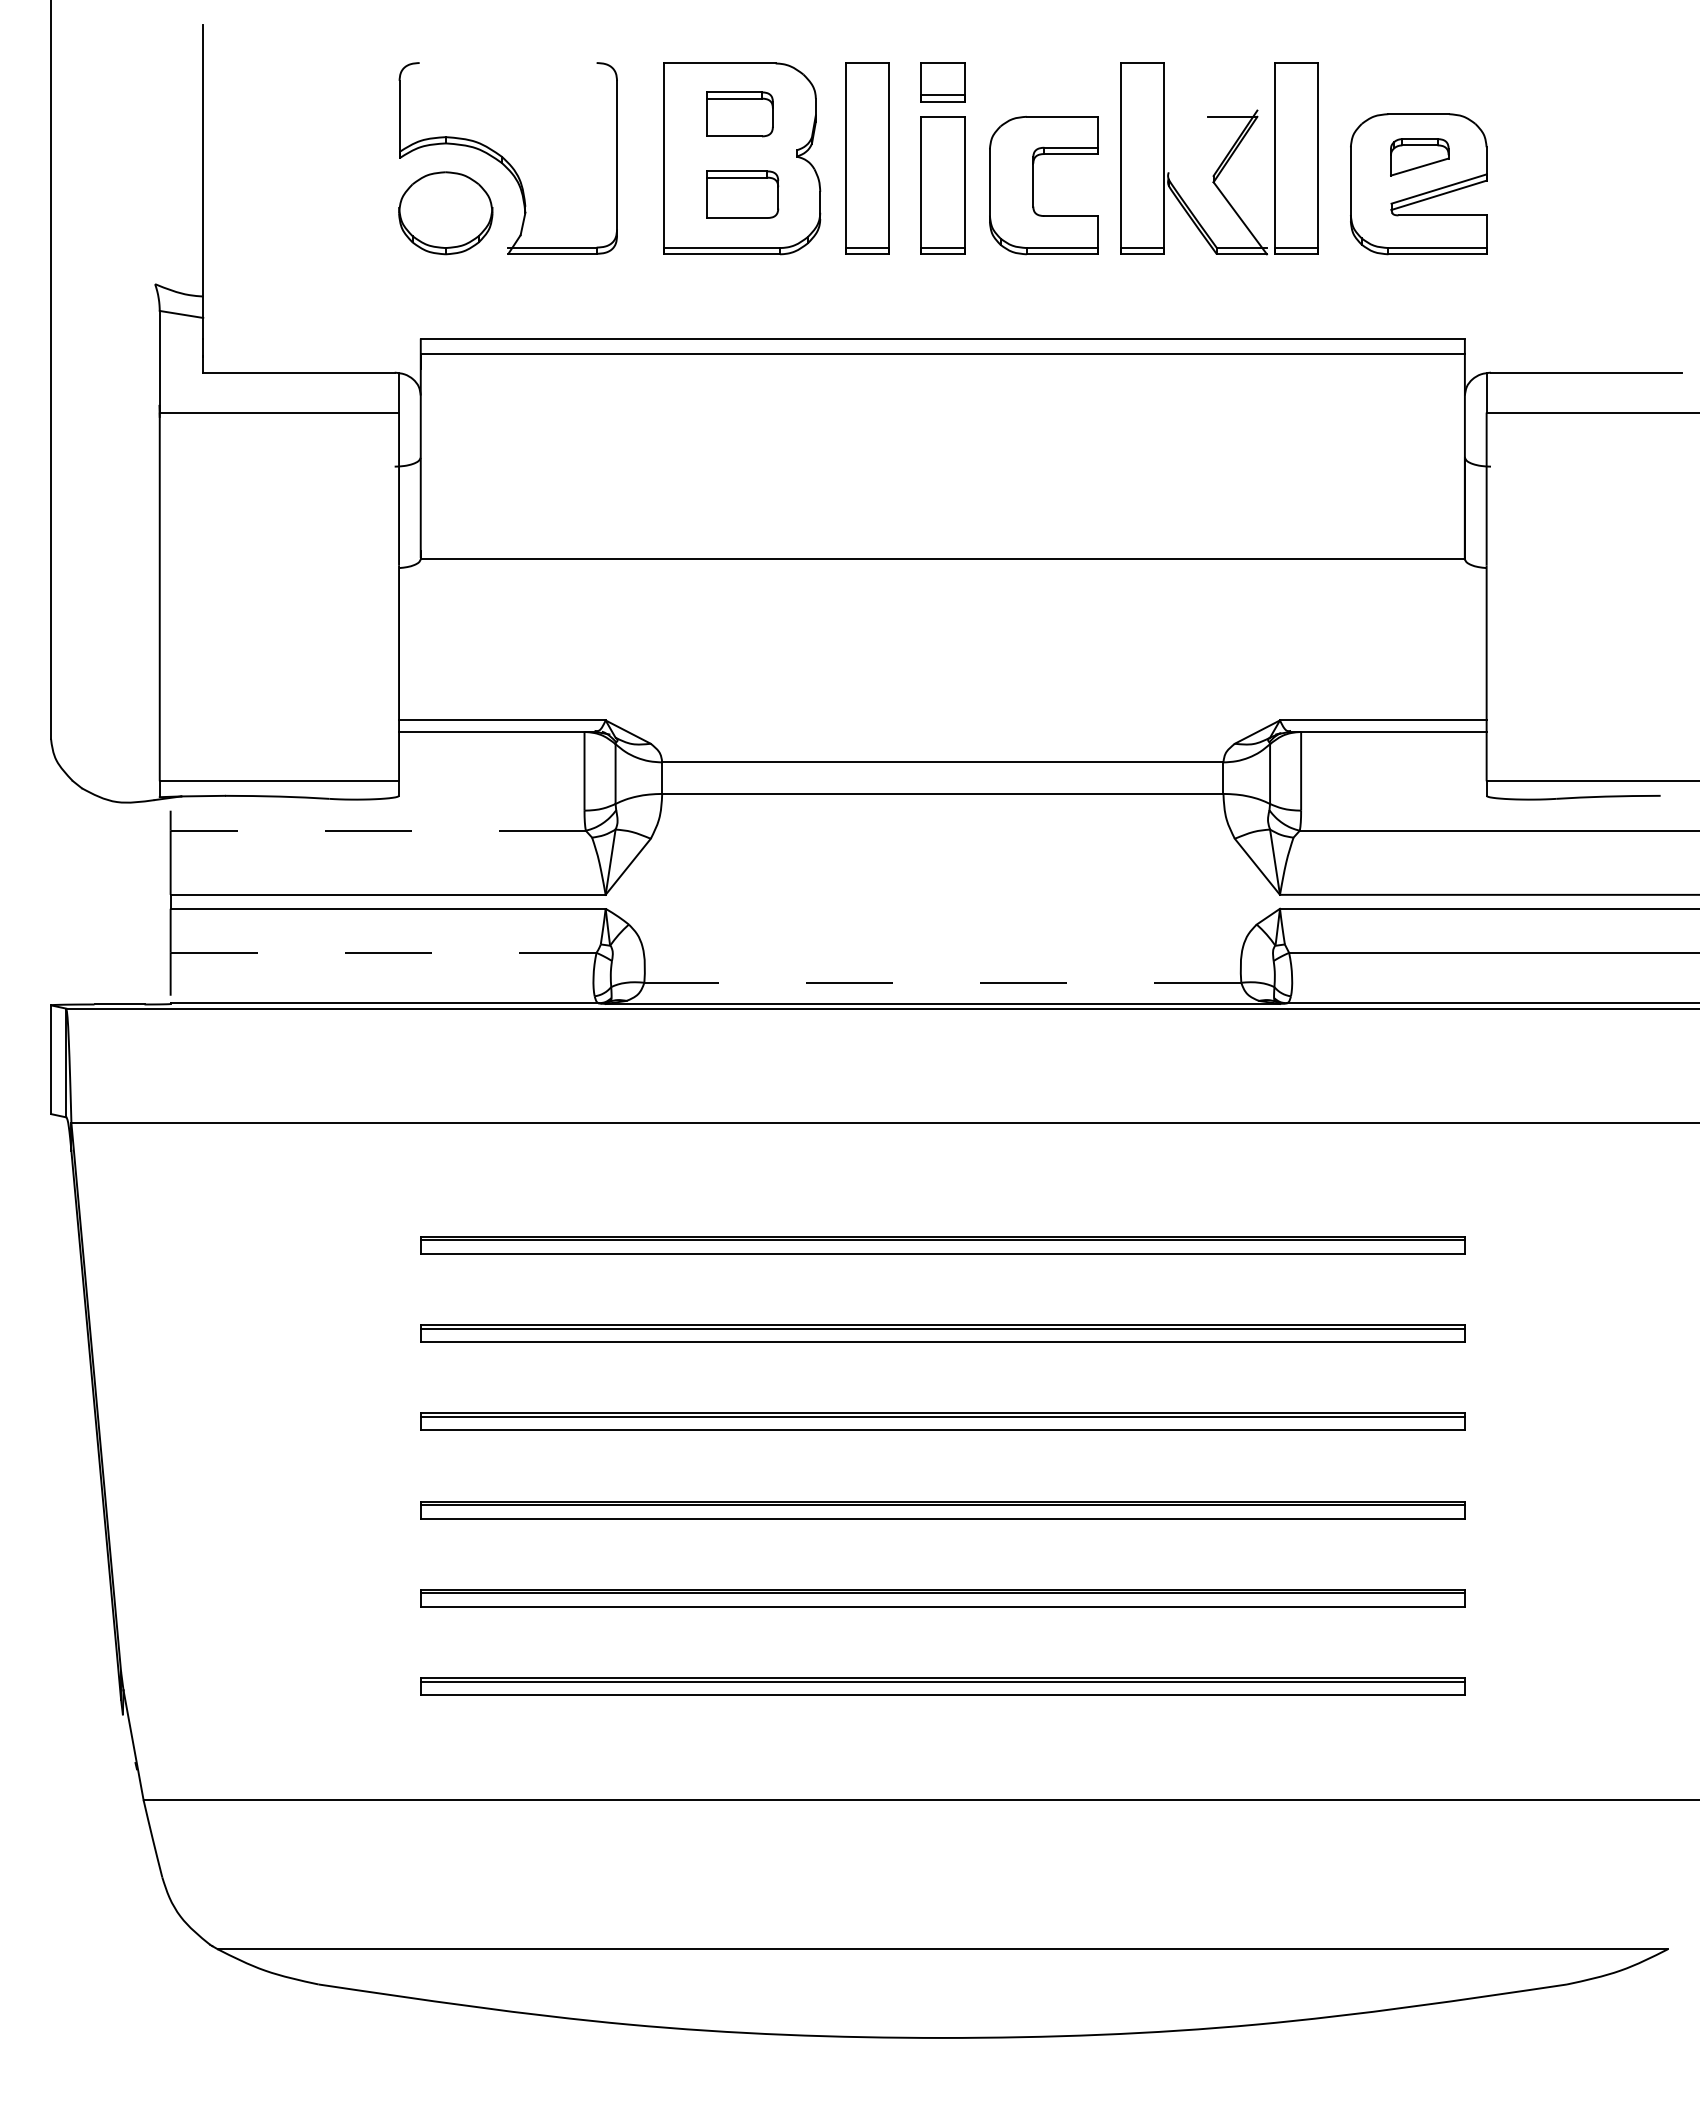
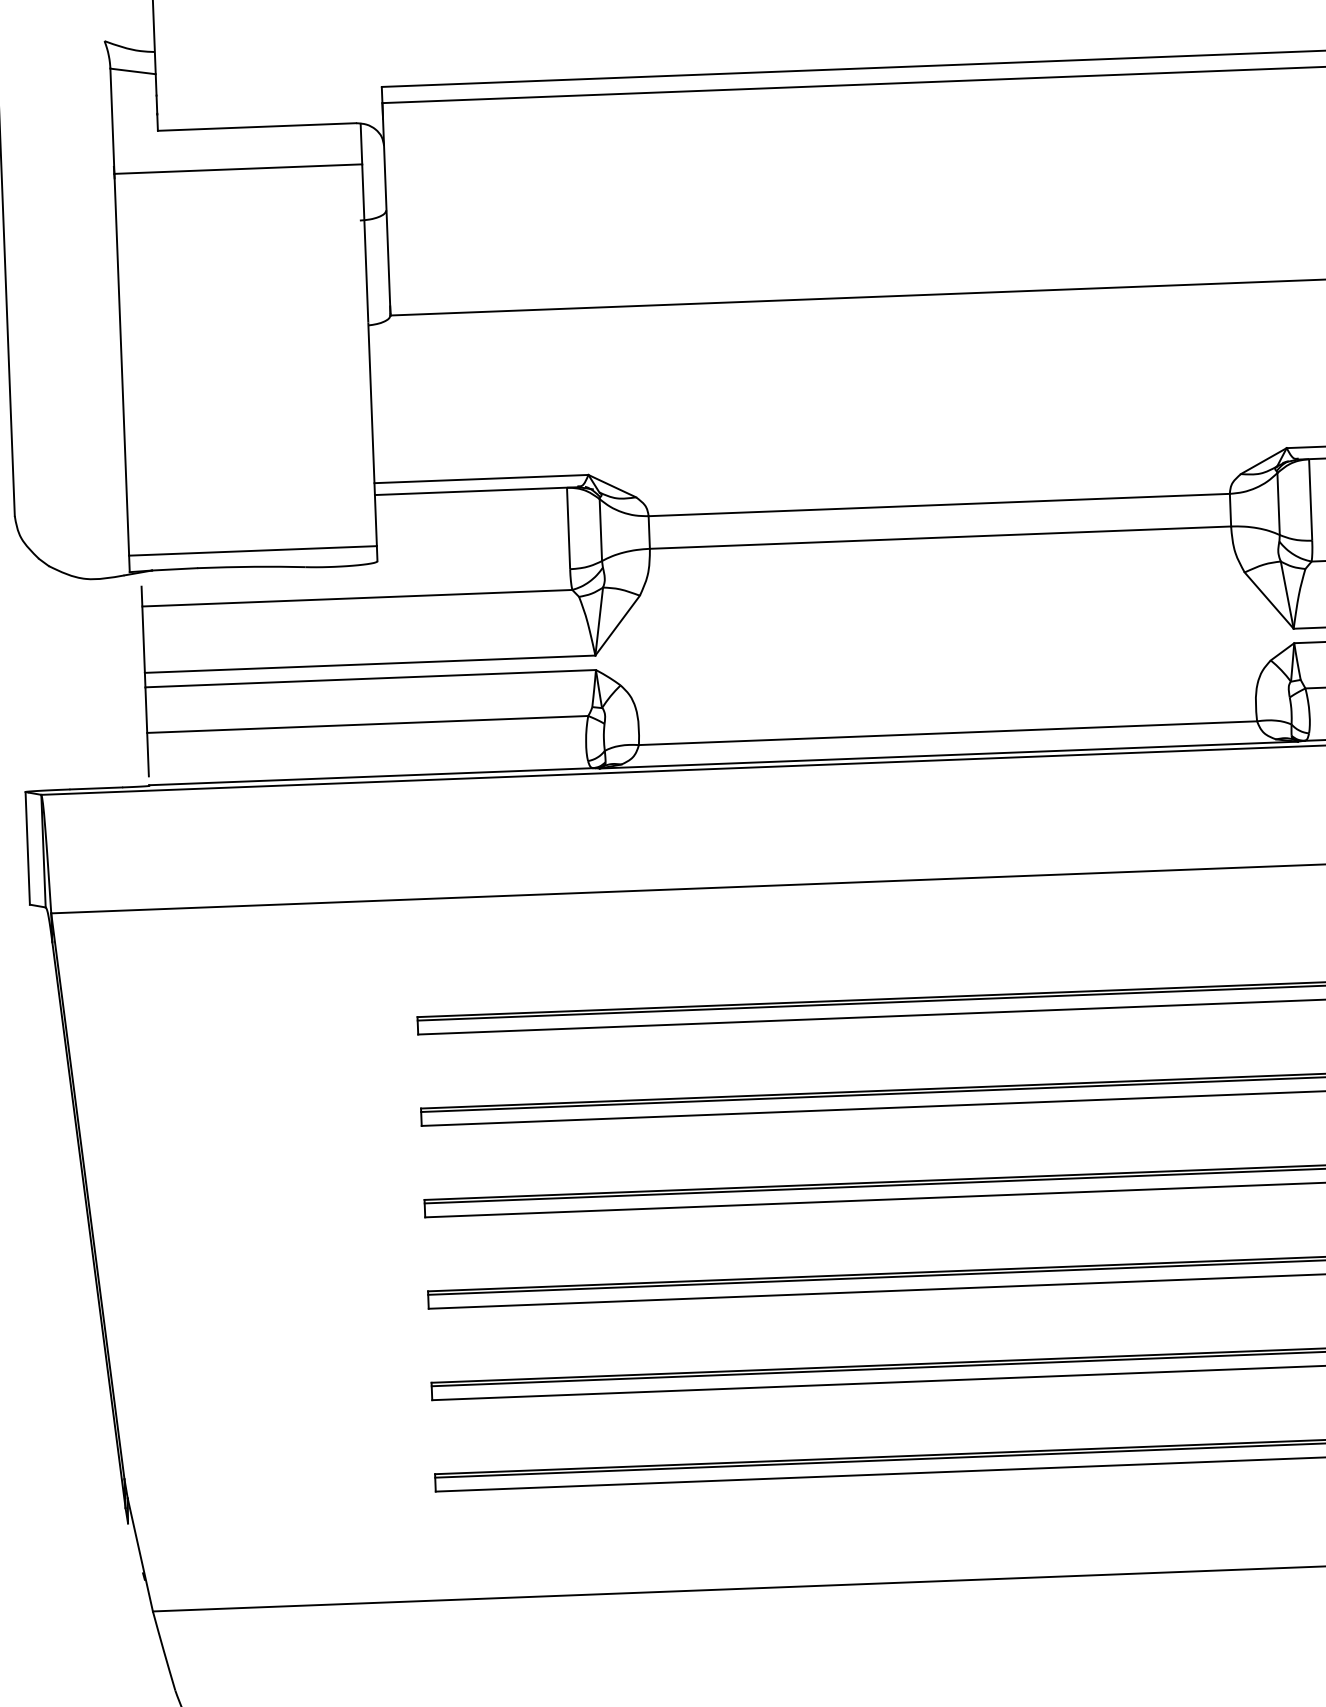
line: (378, 830) -> (357, 597), dashed -> solid
line: (383, 952) -> (367, 724), dashed -> solid
line: (942, 982) -> (947, 732), dashed -> solid

